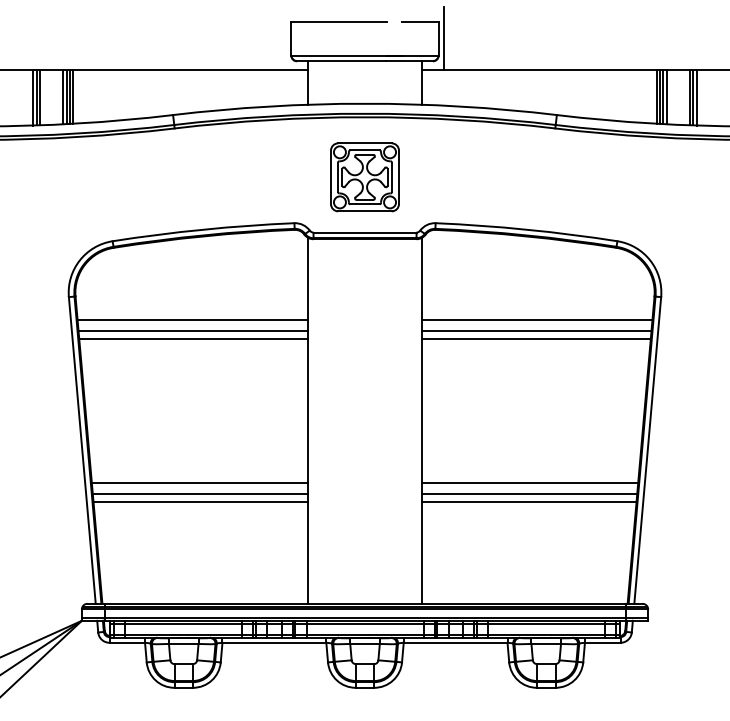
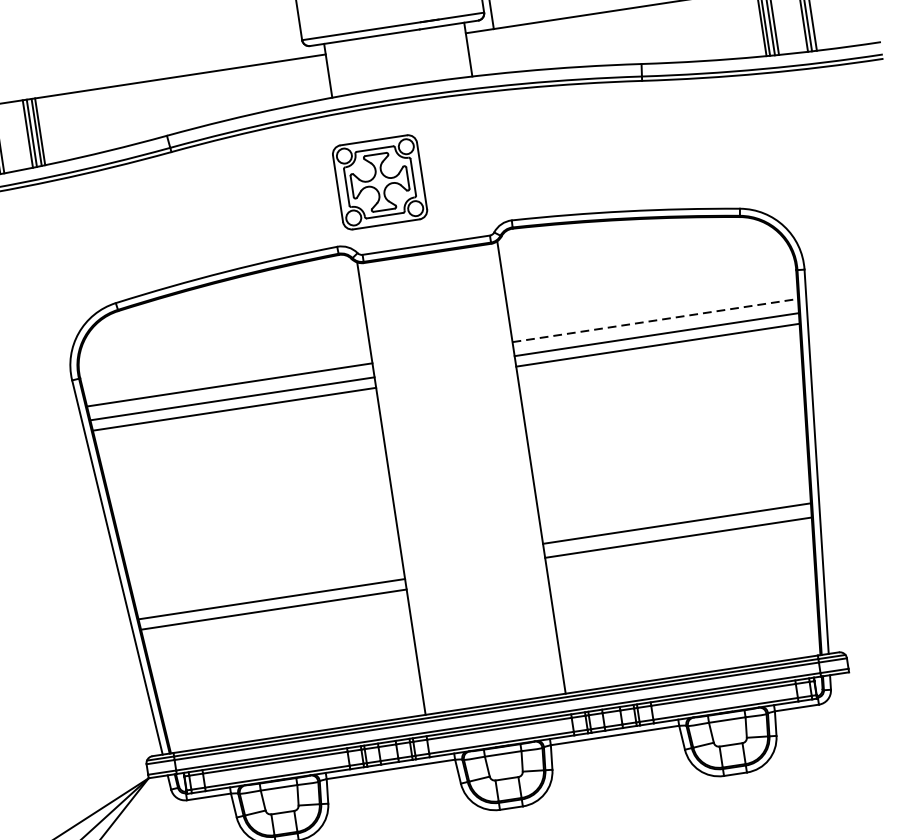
part: (364, 177) -> (379, 182), moved
line: (537, 319) -> (655, 320), solid -> dashed
line: (199, 482) -> (268, 585), removed
line: (528, 502) -> (678, 548), removed

